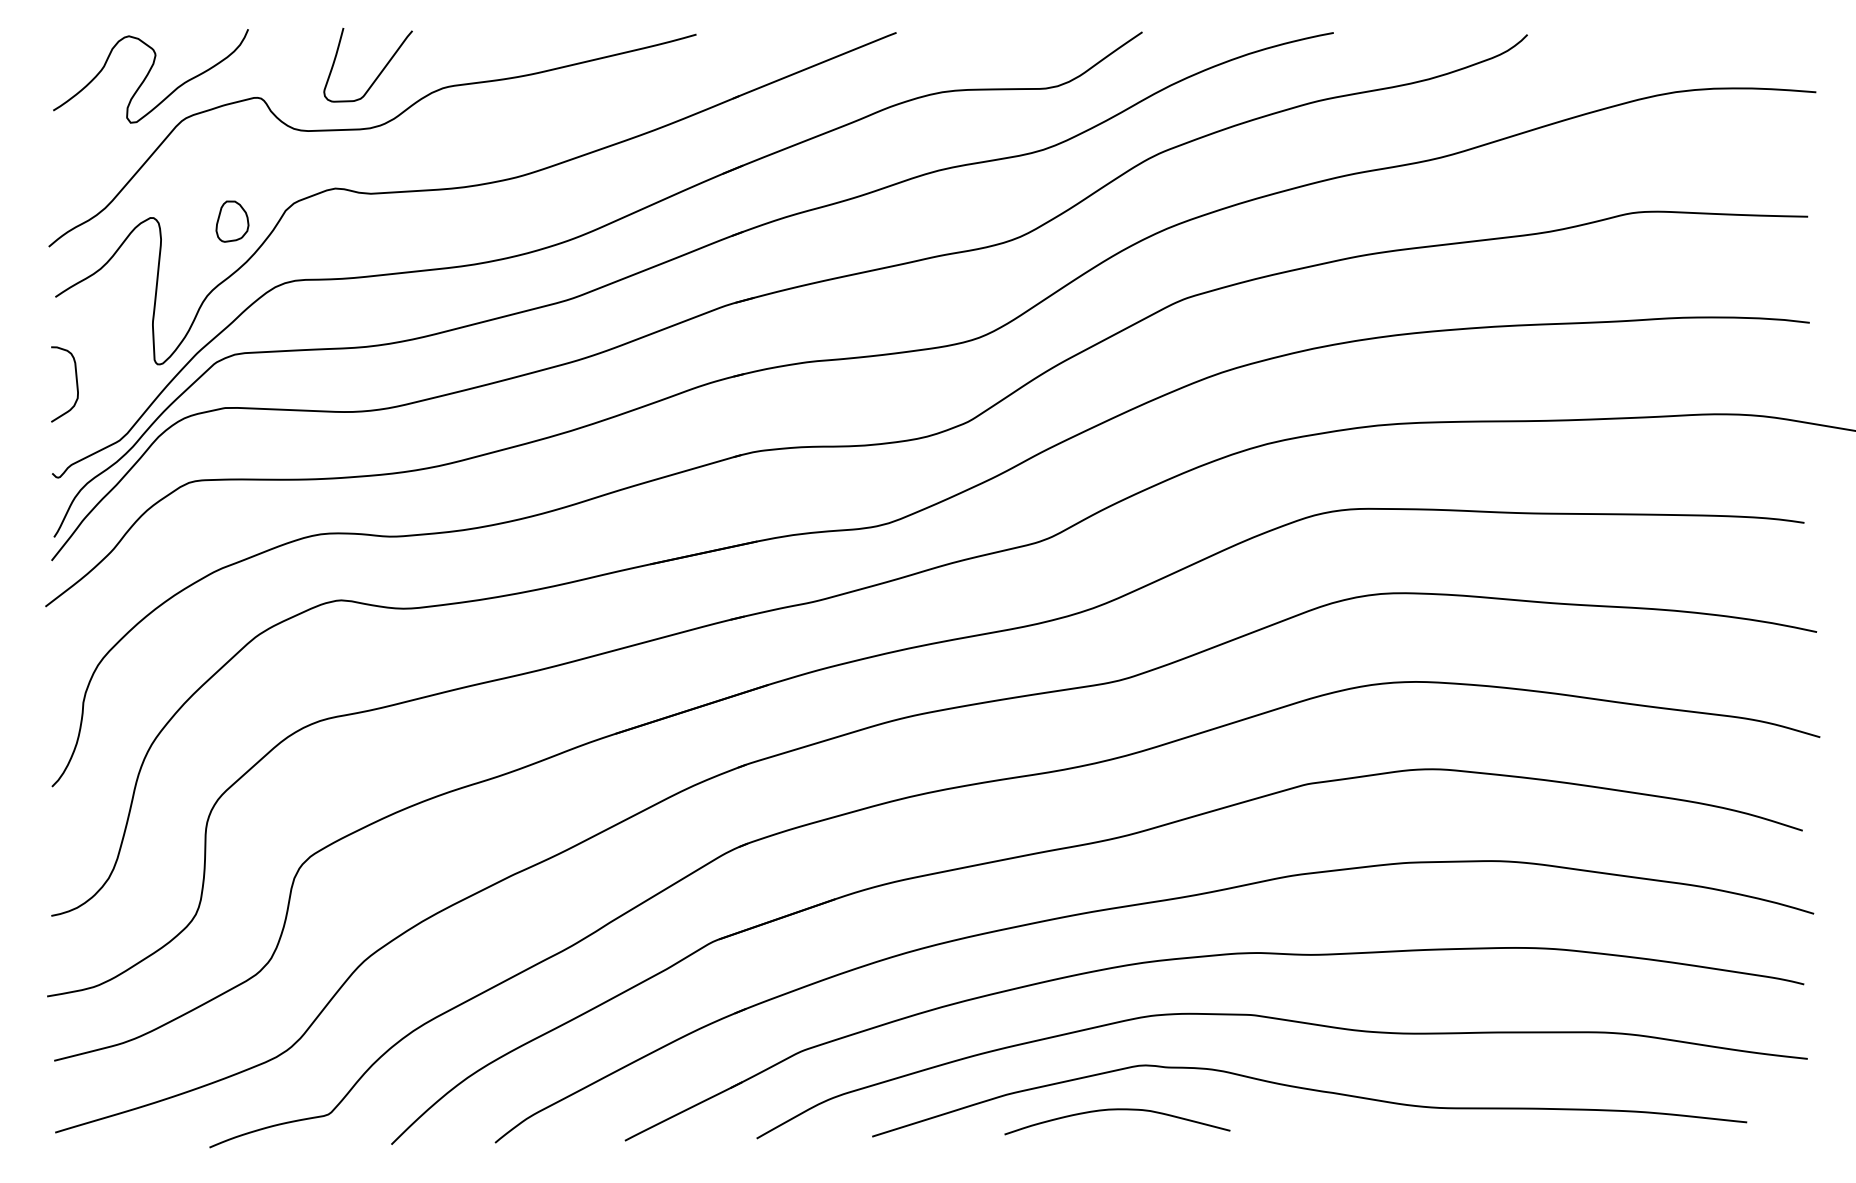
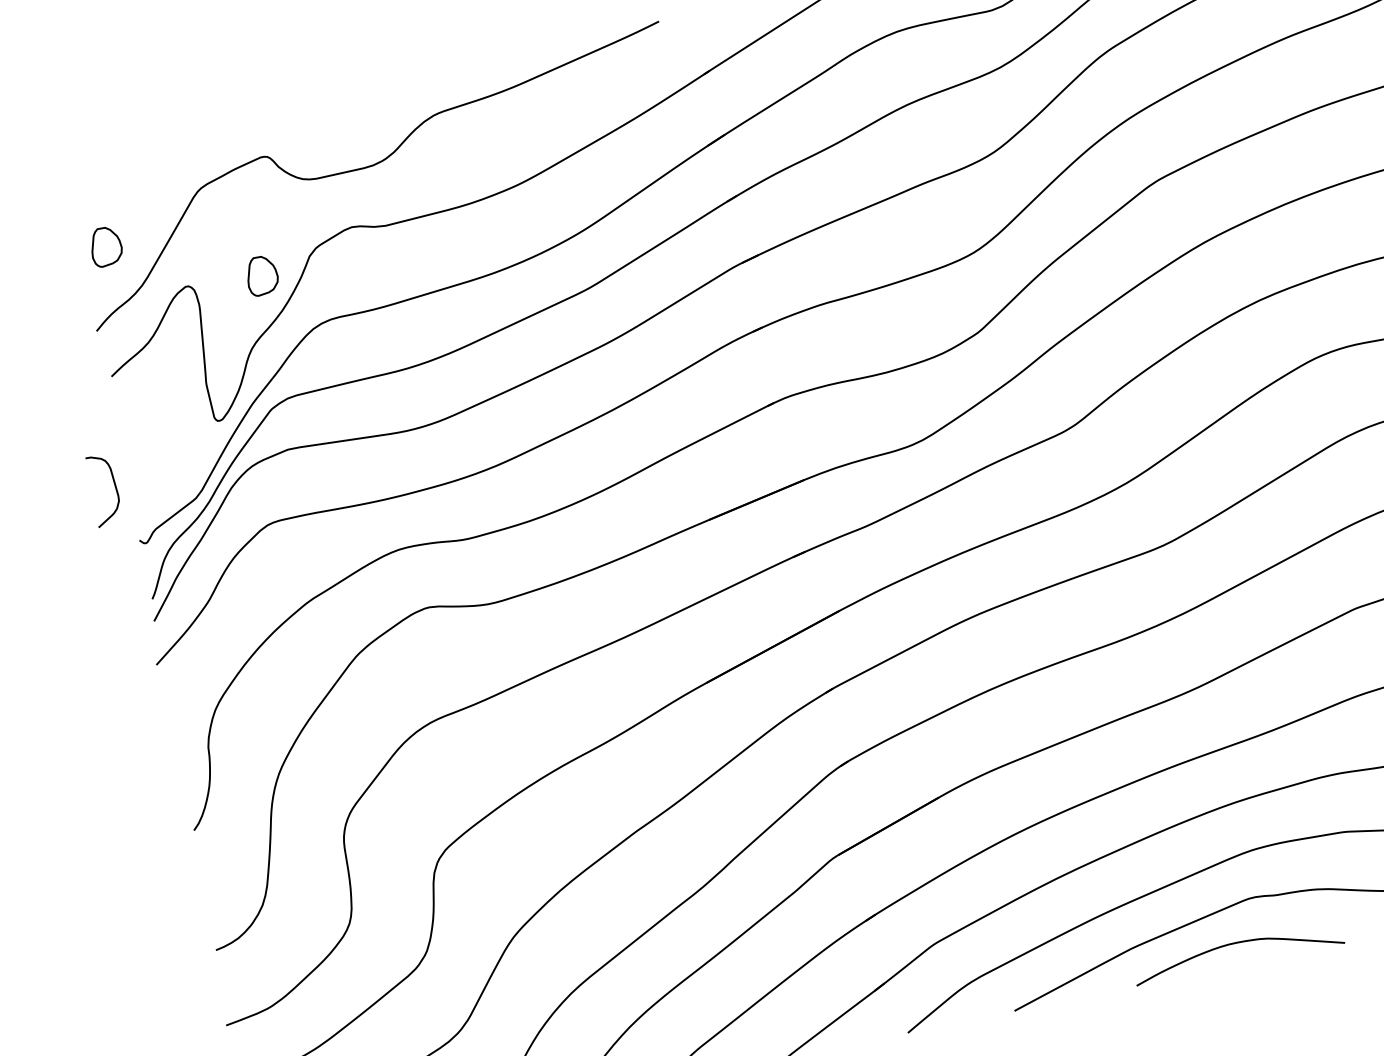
curve: (148, 75) -> (158, 155), removed
curve: (377, 75) -> (370, 115), removed
part: (75, 160) -> (106, 246), added
curve: (76, 384) -> (115, 488), moved

